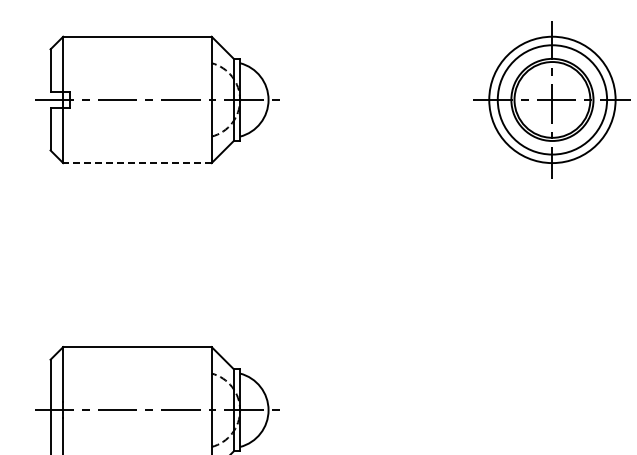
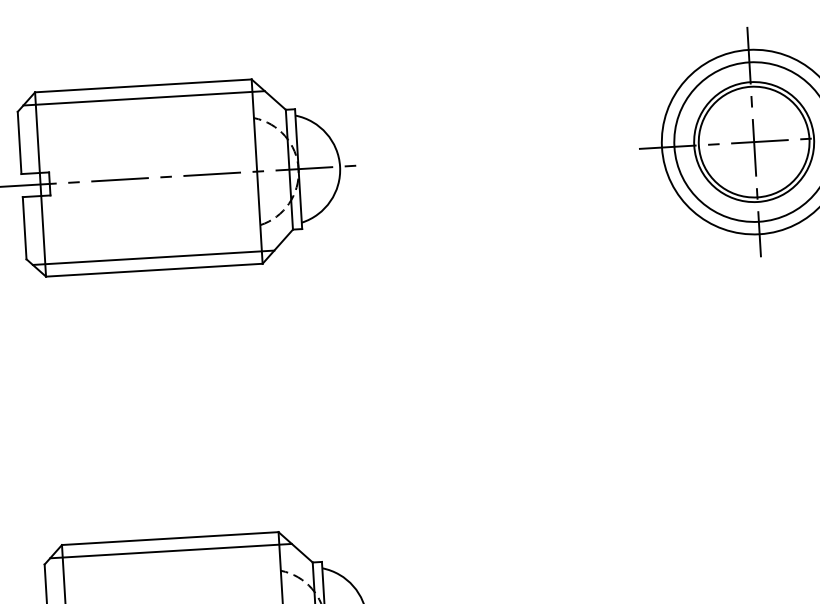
line: (137, 45) -> (144, 98), added
line: (137, 154) -> (153, 257), added
line: (136, 163) -> (152, 270), dashed -> solid
line: (137, 355) -> (171, 550), added

